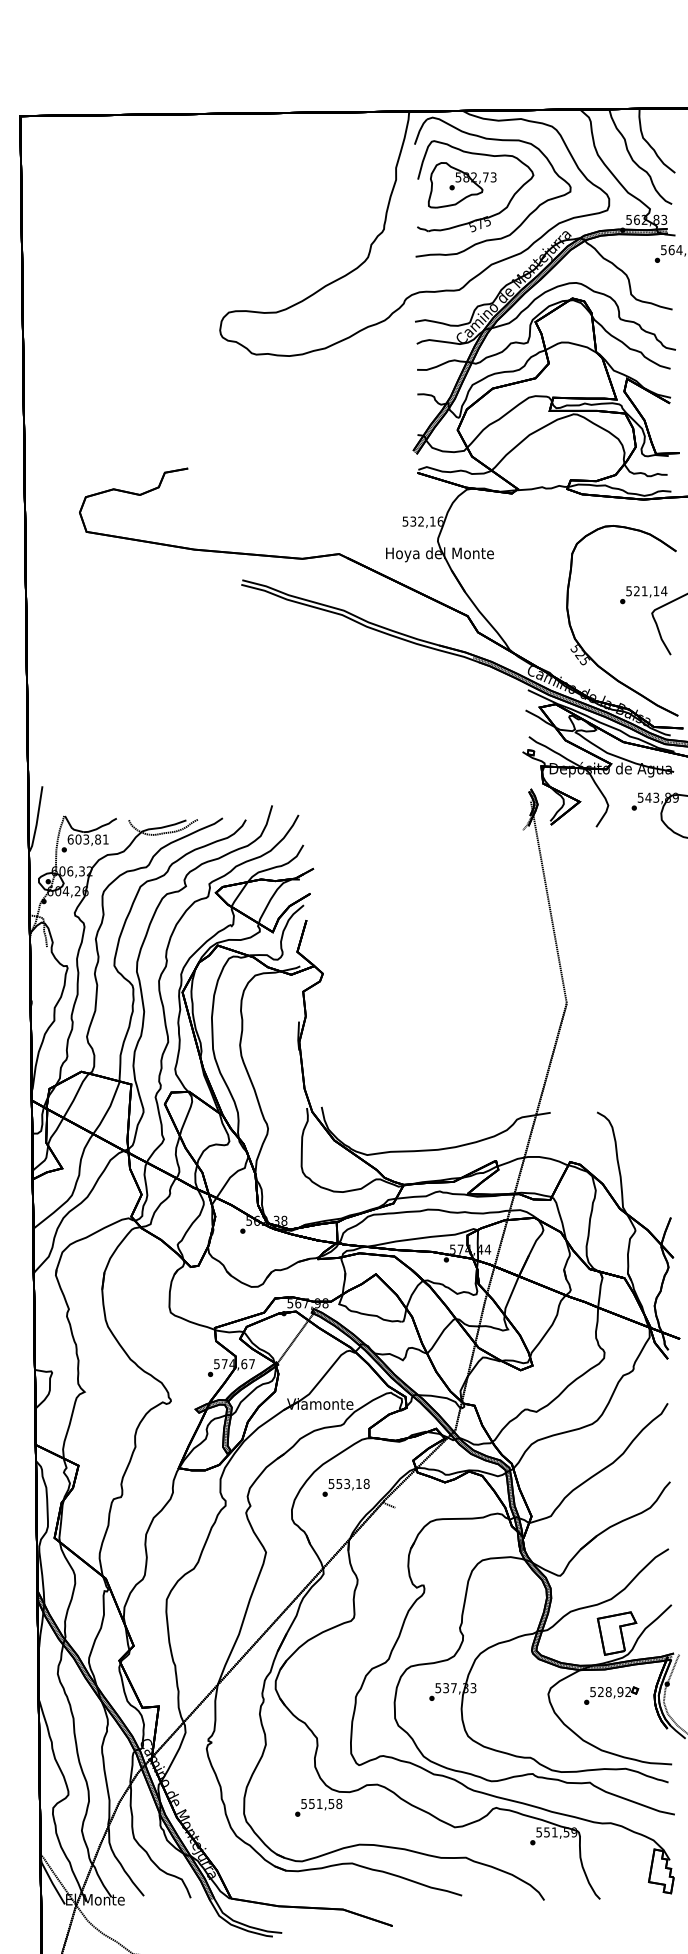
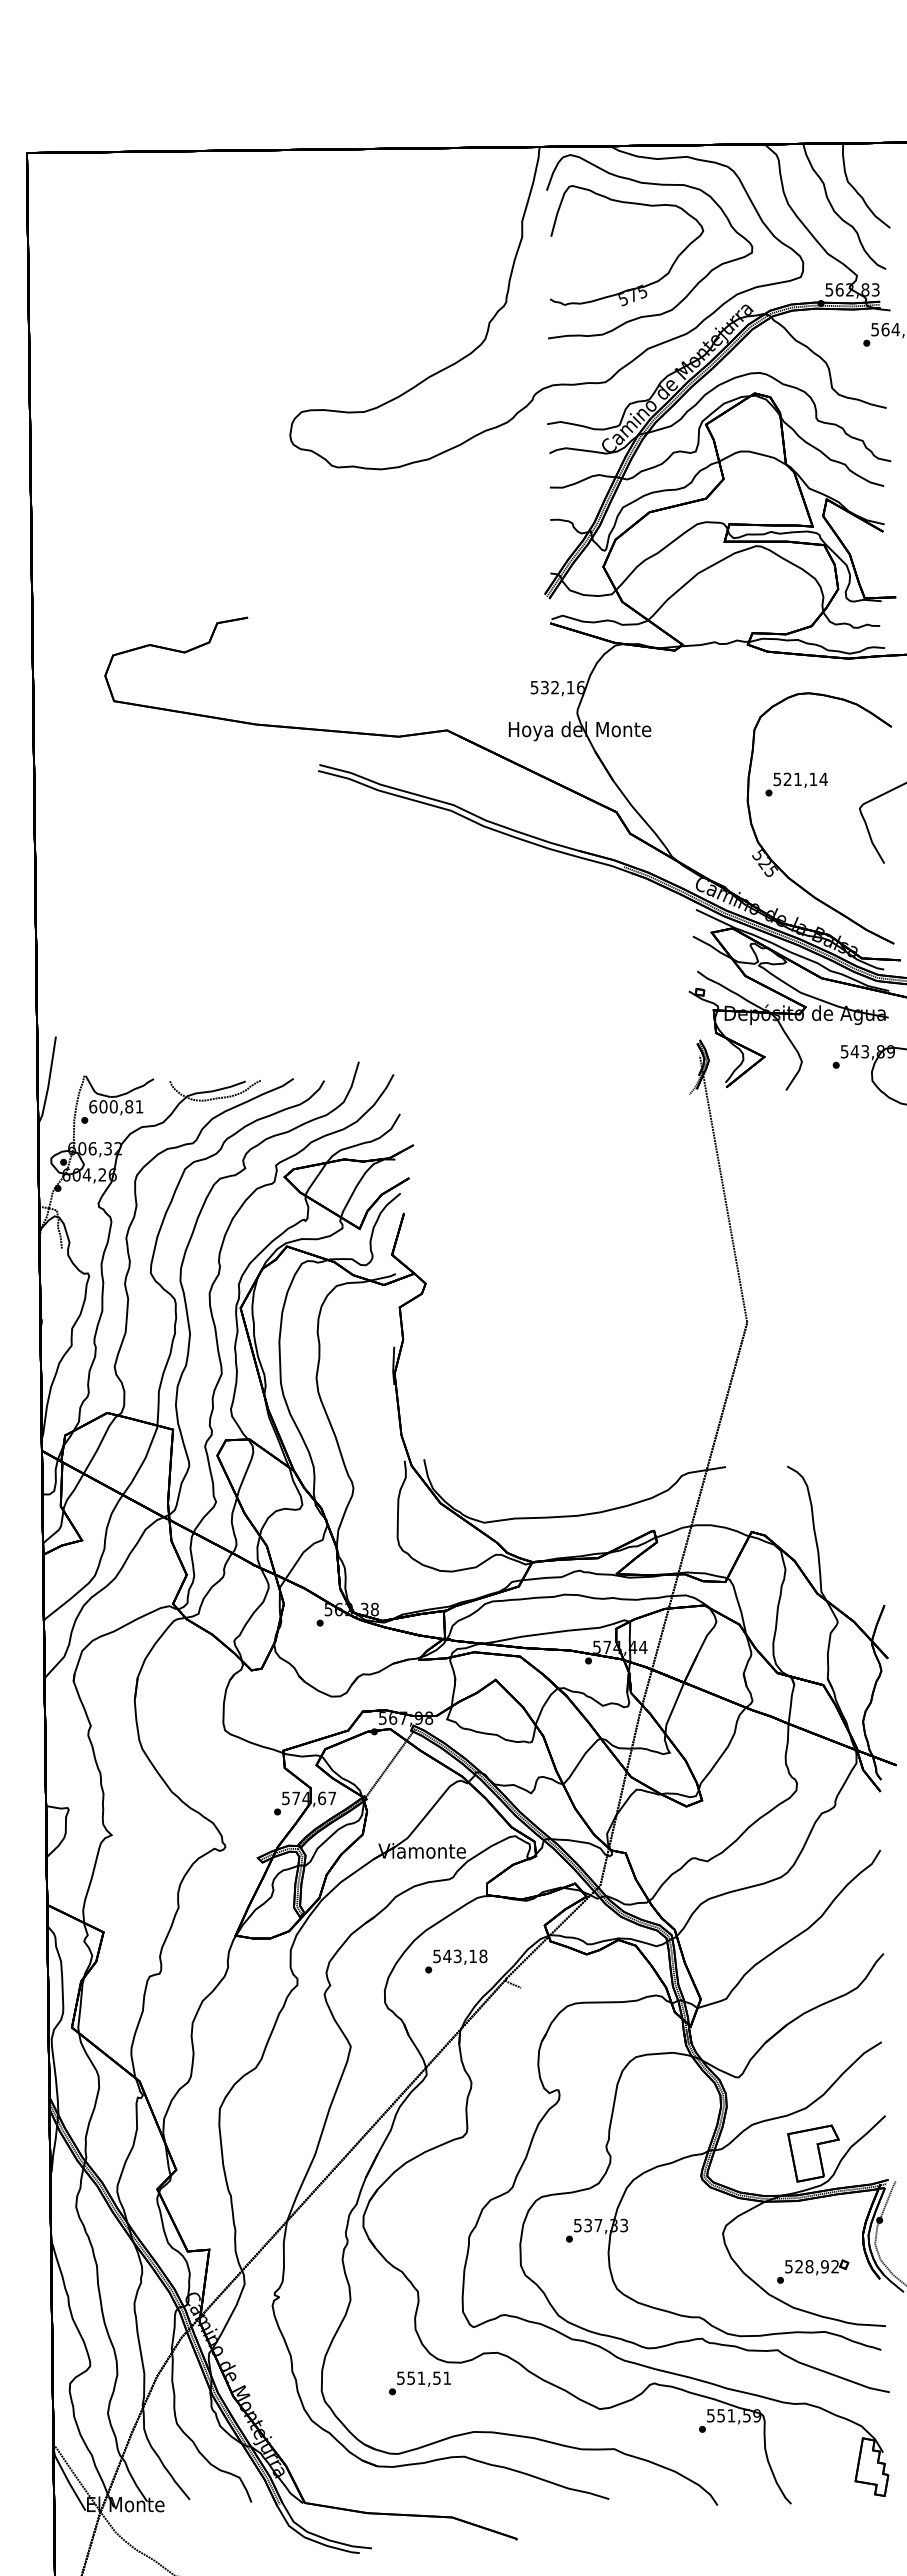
part: (462, 184) -> (609, 243), removed
text: (643, 595) -> (796, 784), moved
text: (86, 839) -> (113, 1106), 603,81 -> 600,81
text: (339, 1484) -> (447, 1956), 553,18 -> 543,18
part: (611, 1695) -> (813, 2271), moved
text: (339, 1803) -> (447, 2377), 551,58 -> 551,51

